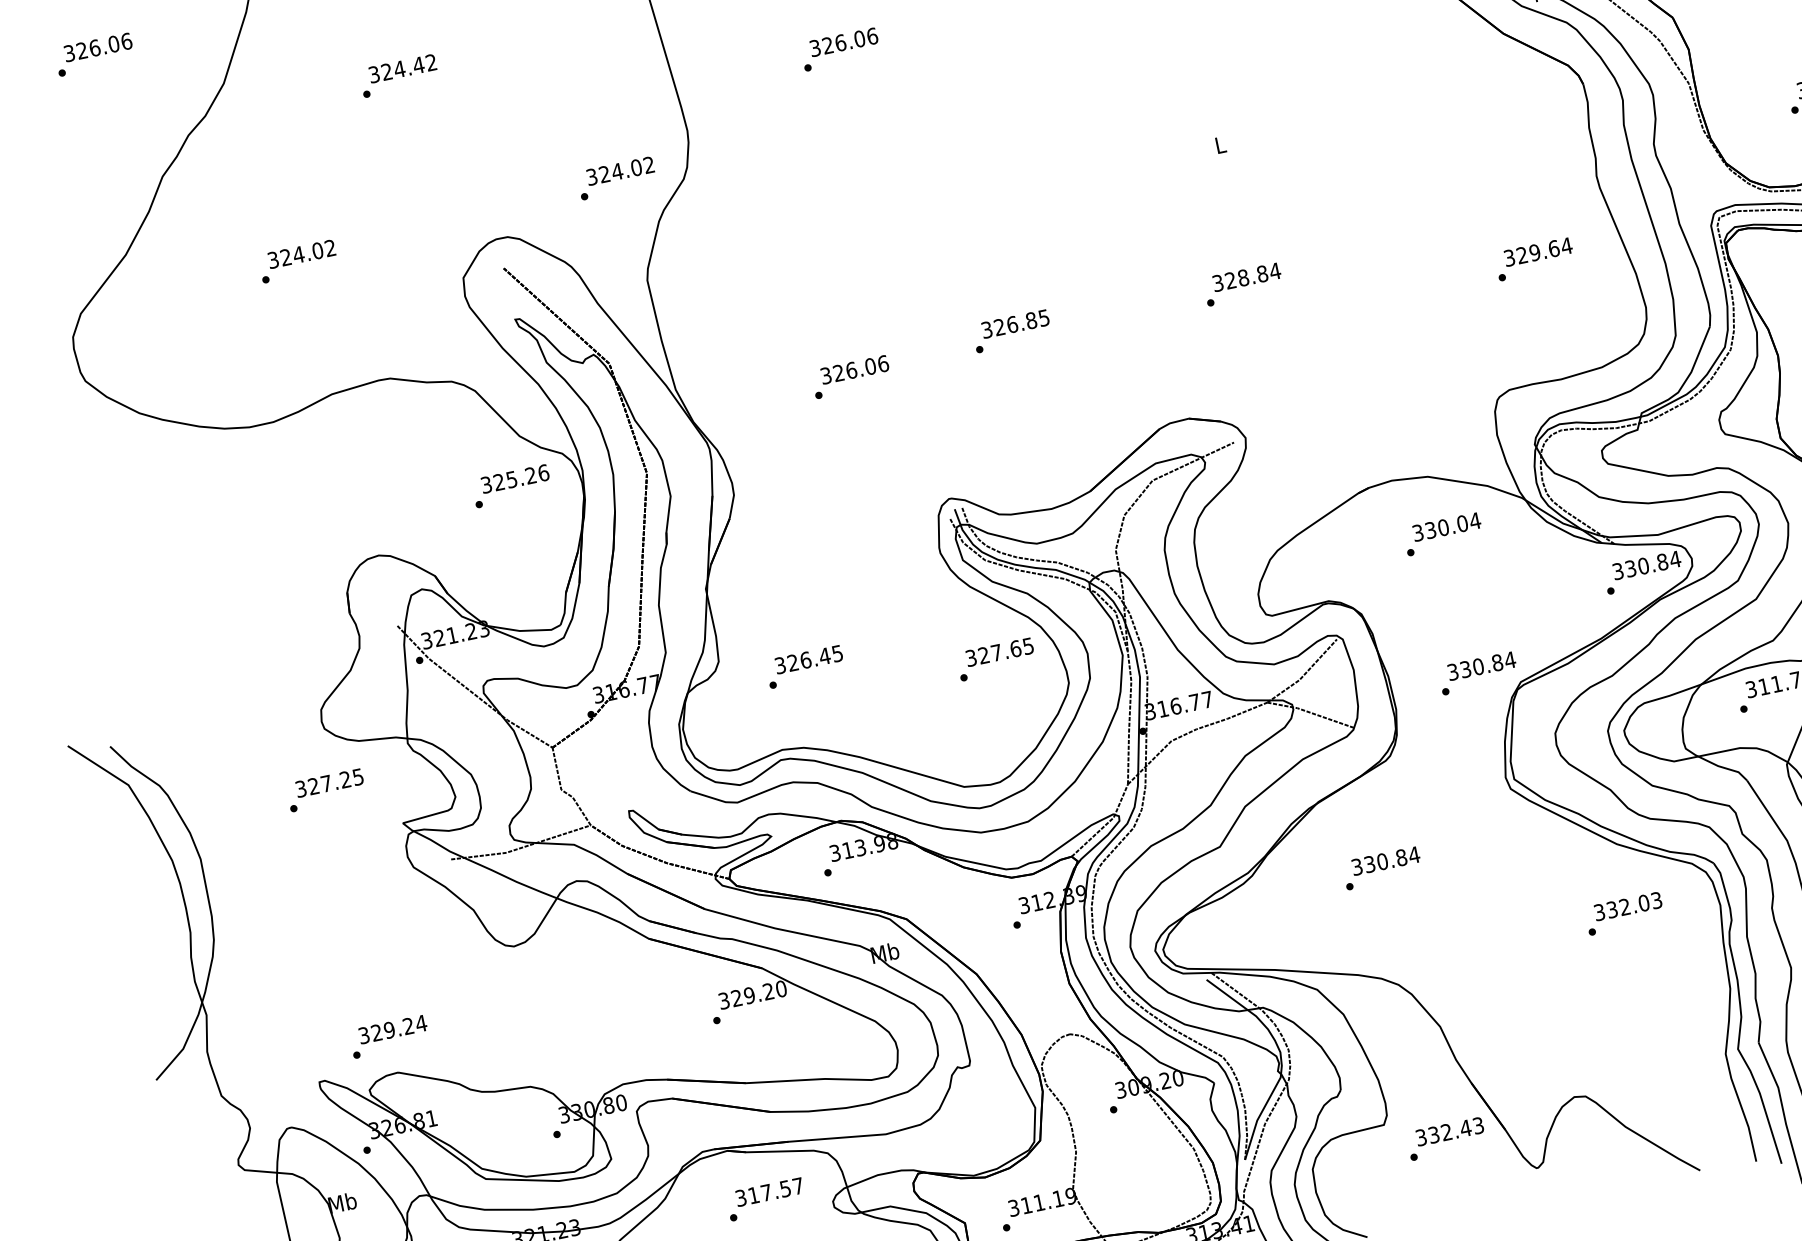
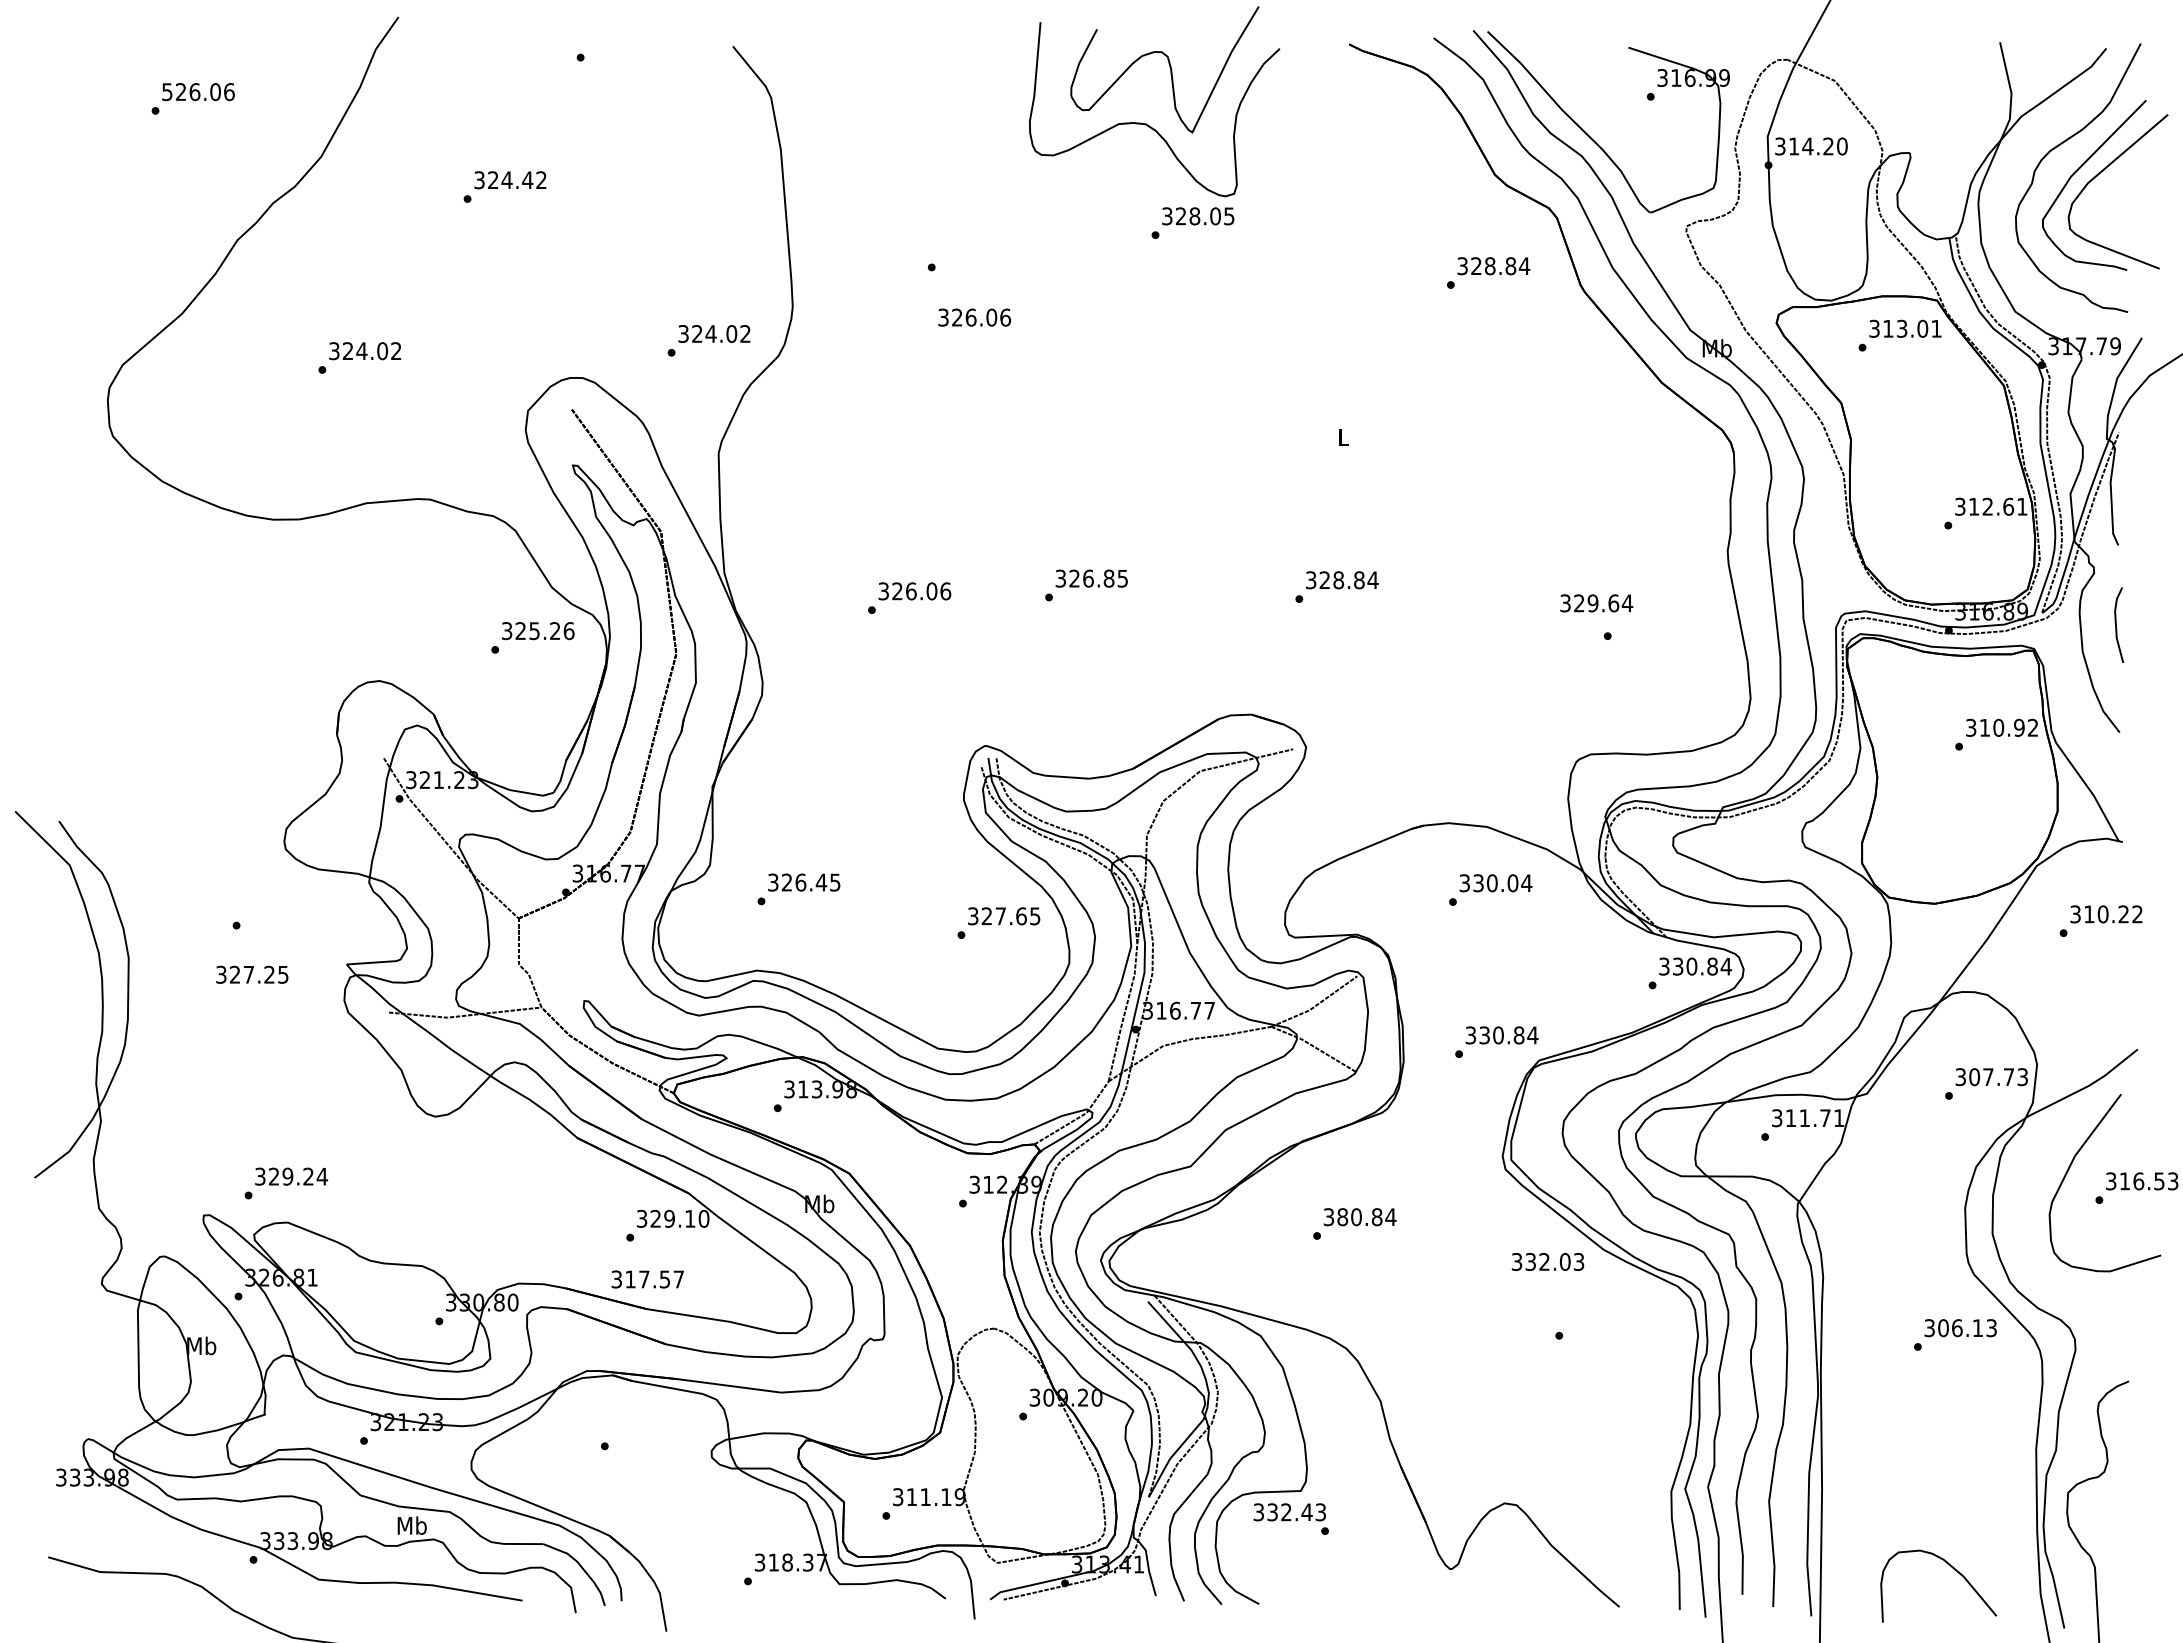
text: (843, 42) -> (974, 317), moved
text: (69, 52) -> (167, 91), 326.06 -> 526.06
text: (1538, 252) -> (1596, 603), moved
text: (329, 782) -> (252, 974), moved
text: (1369, 864) -> (1342, 1217), 330.84 -> 380.84
text: (1627, 906) -> (1547, 1261), moved
text: (768, 991) -> (690, 1218), 329.20 -> 329.10
text: (1449, 1131) -> (1289, 1512), moved
text: (769, 1192) -> (647, 1279), moved

